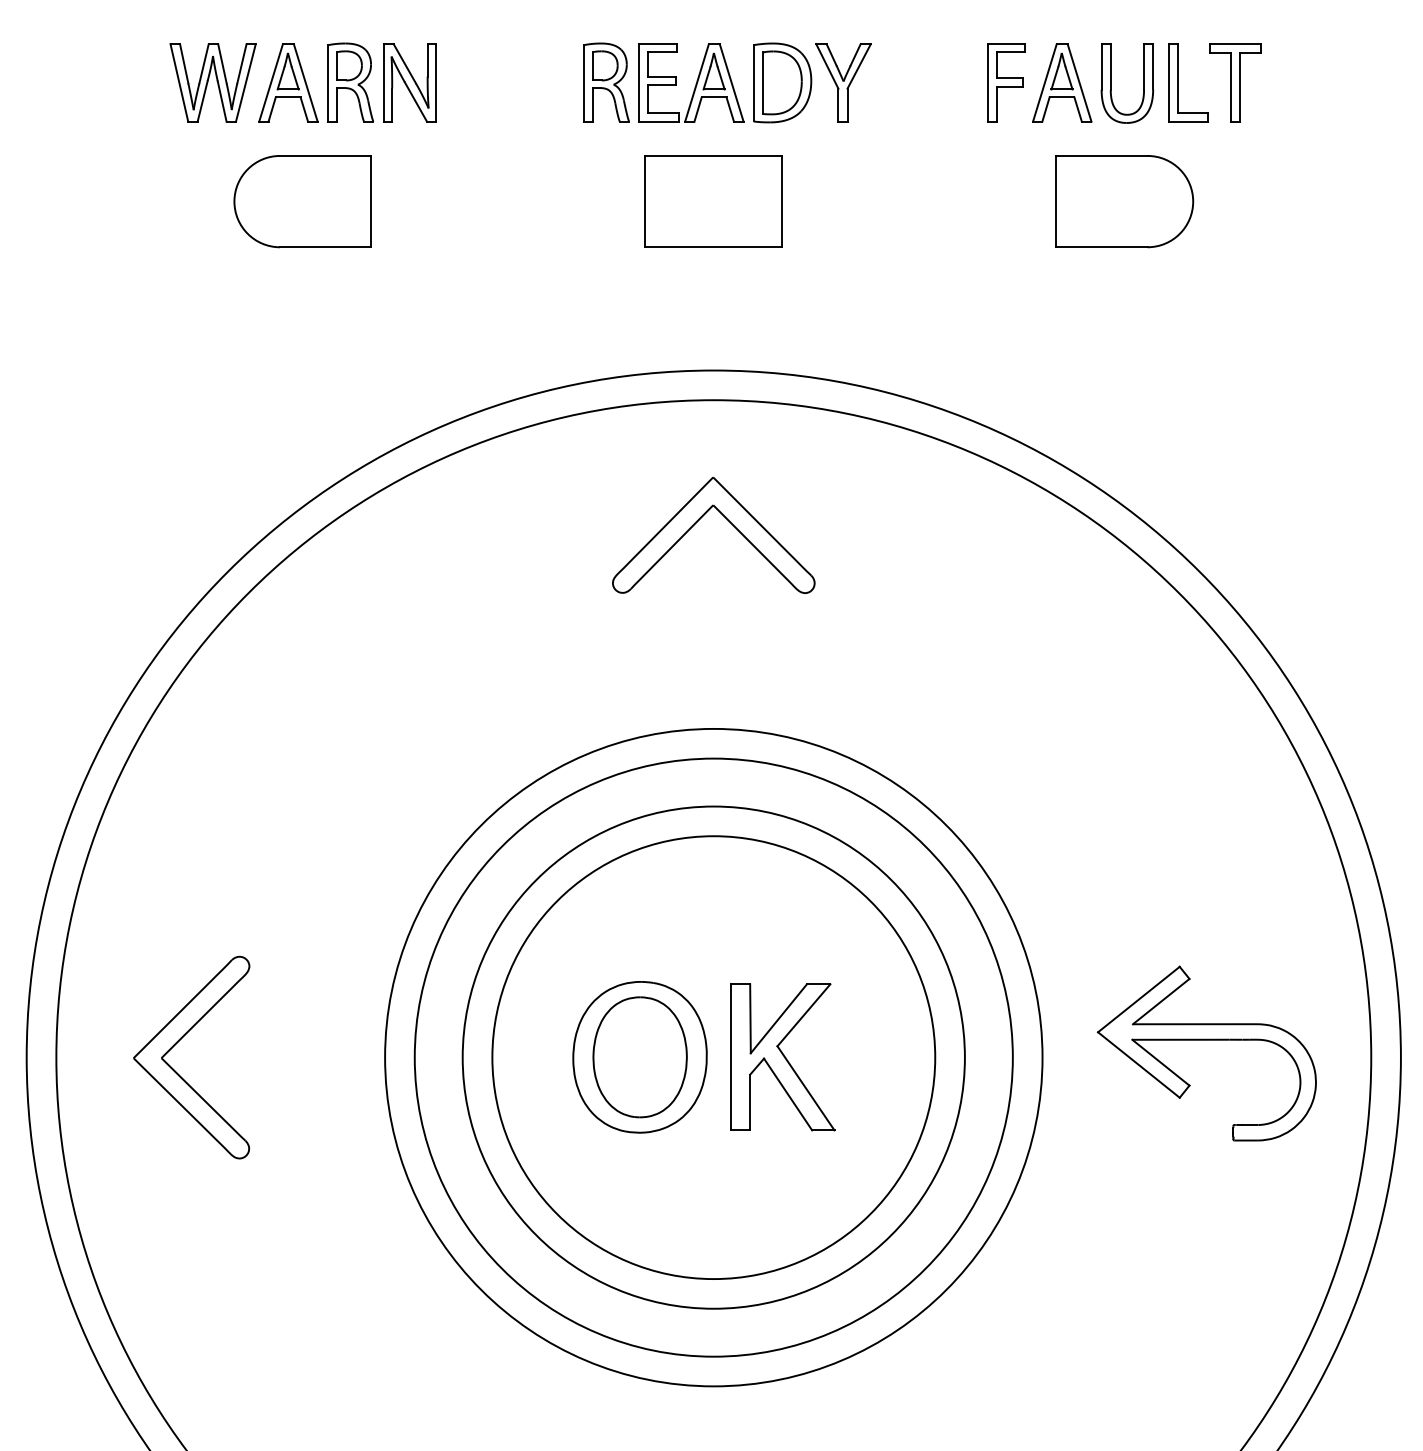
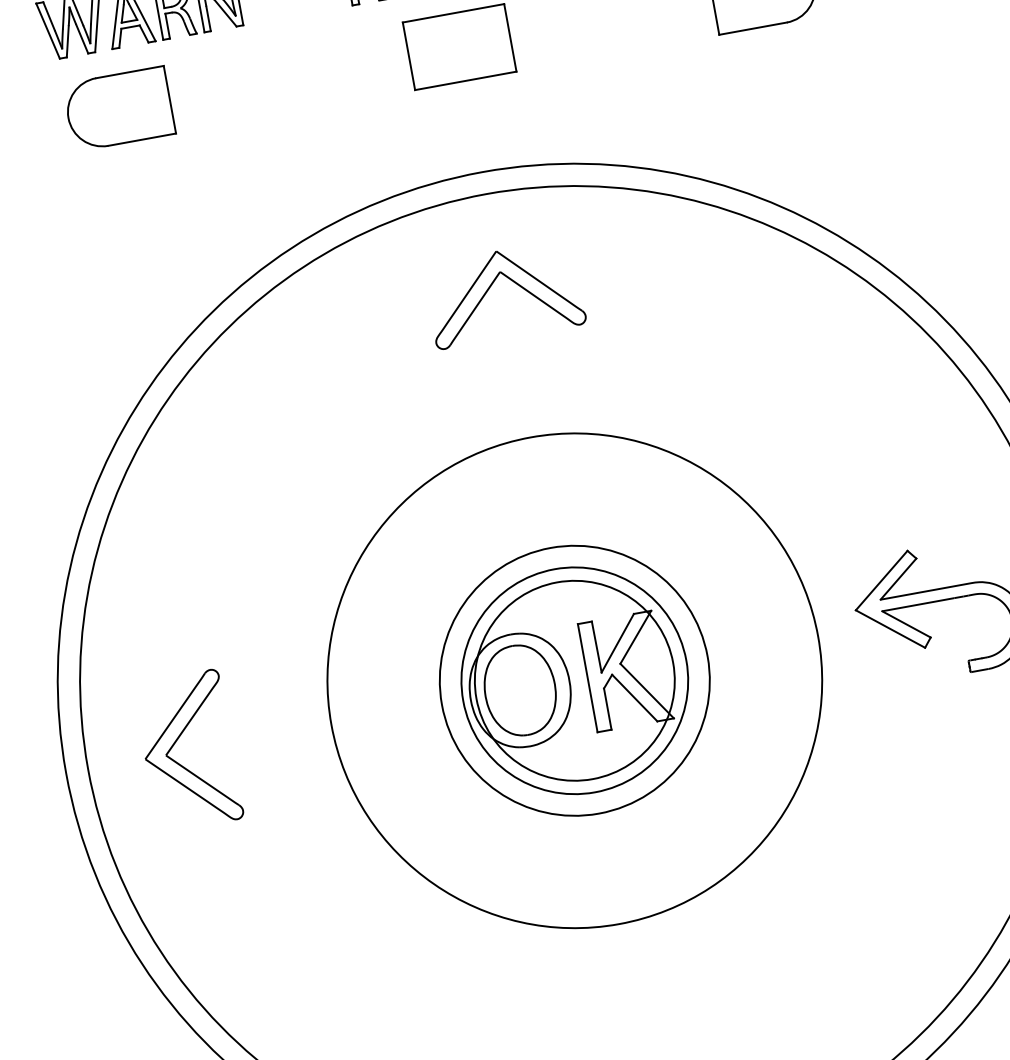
part: (302, 201) -> (118, 108), moved
circle: (713, 1057) -> (574, 680), size x0.6
circle: (713, 1057) -> (574, 680), size x0.6
circle: (713, 1057) -> (574, 680), size x0.6

